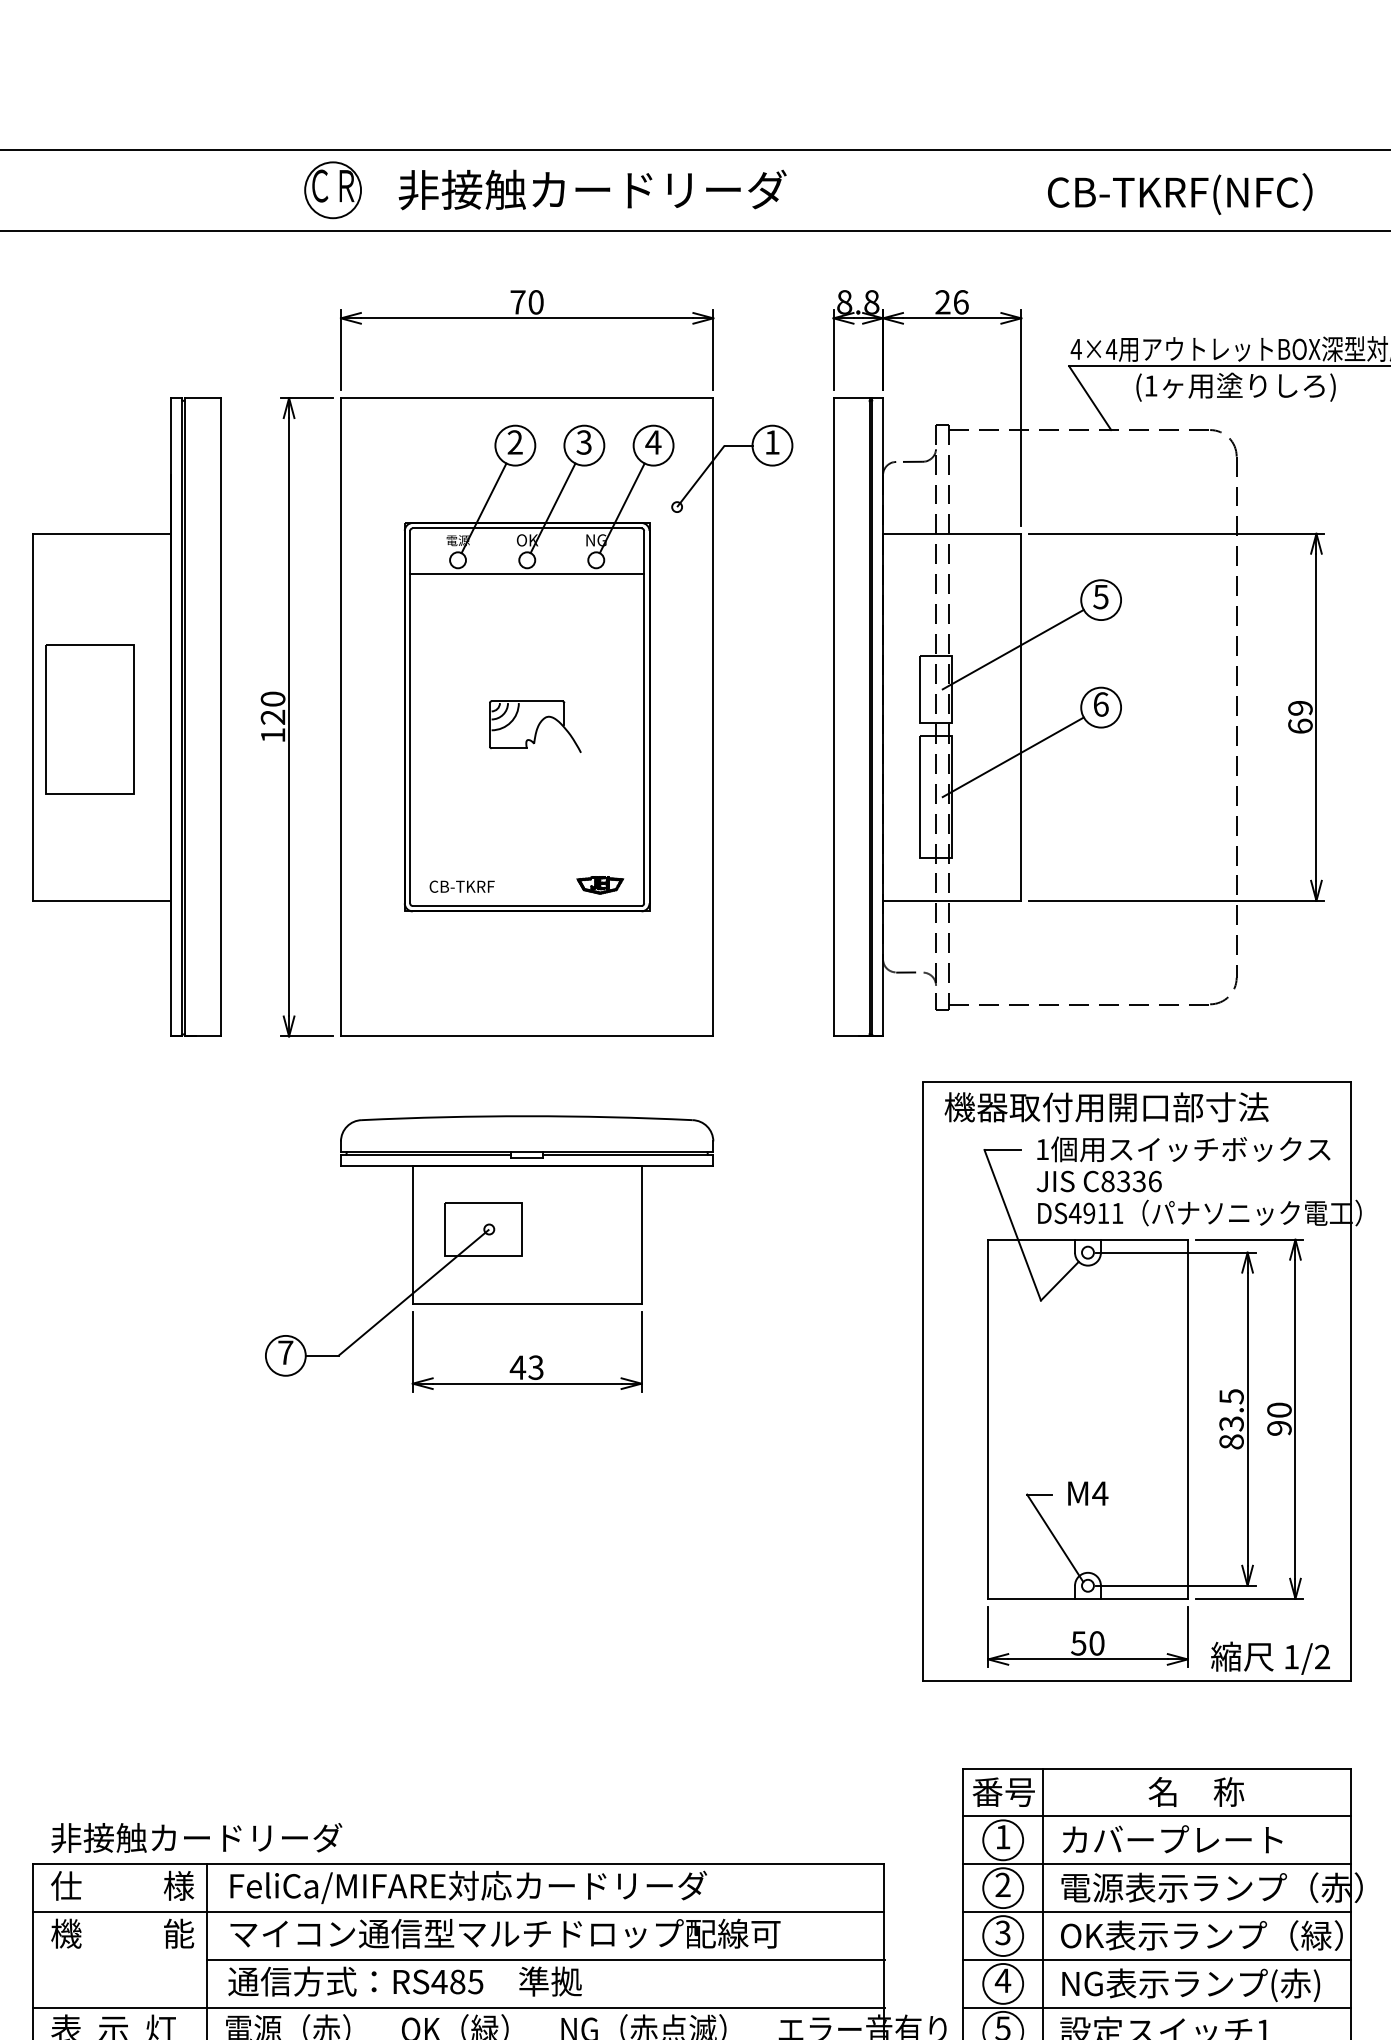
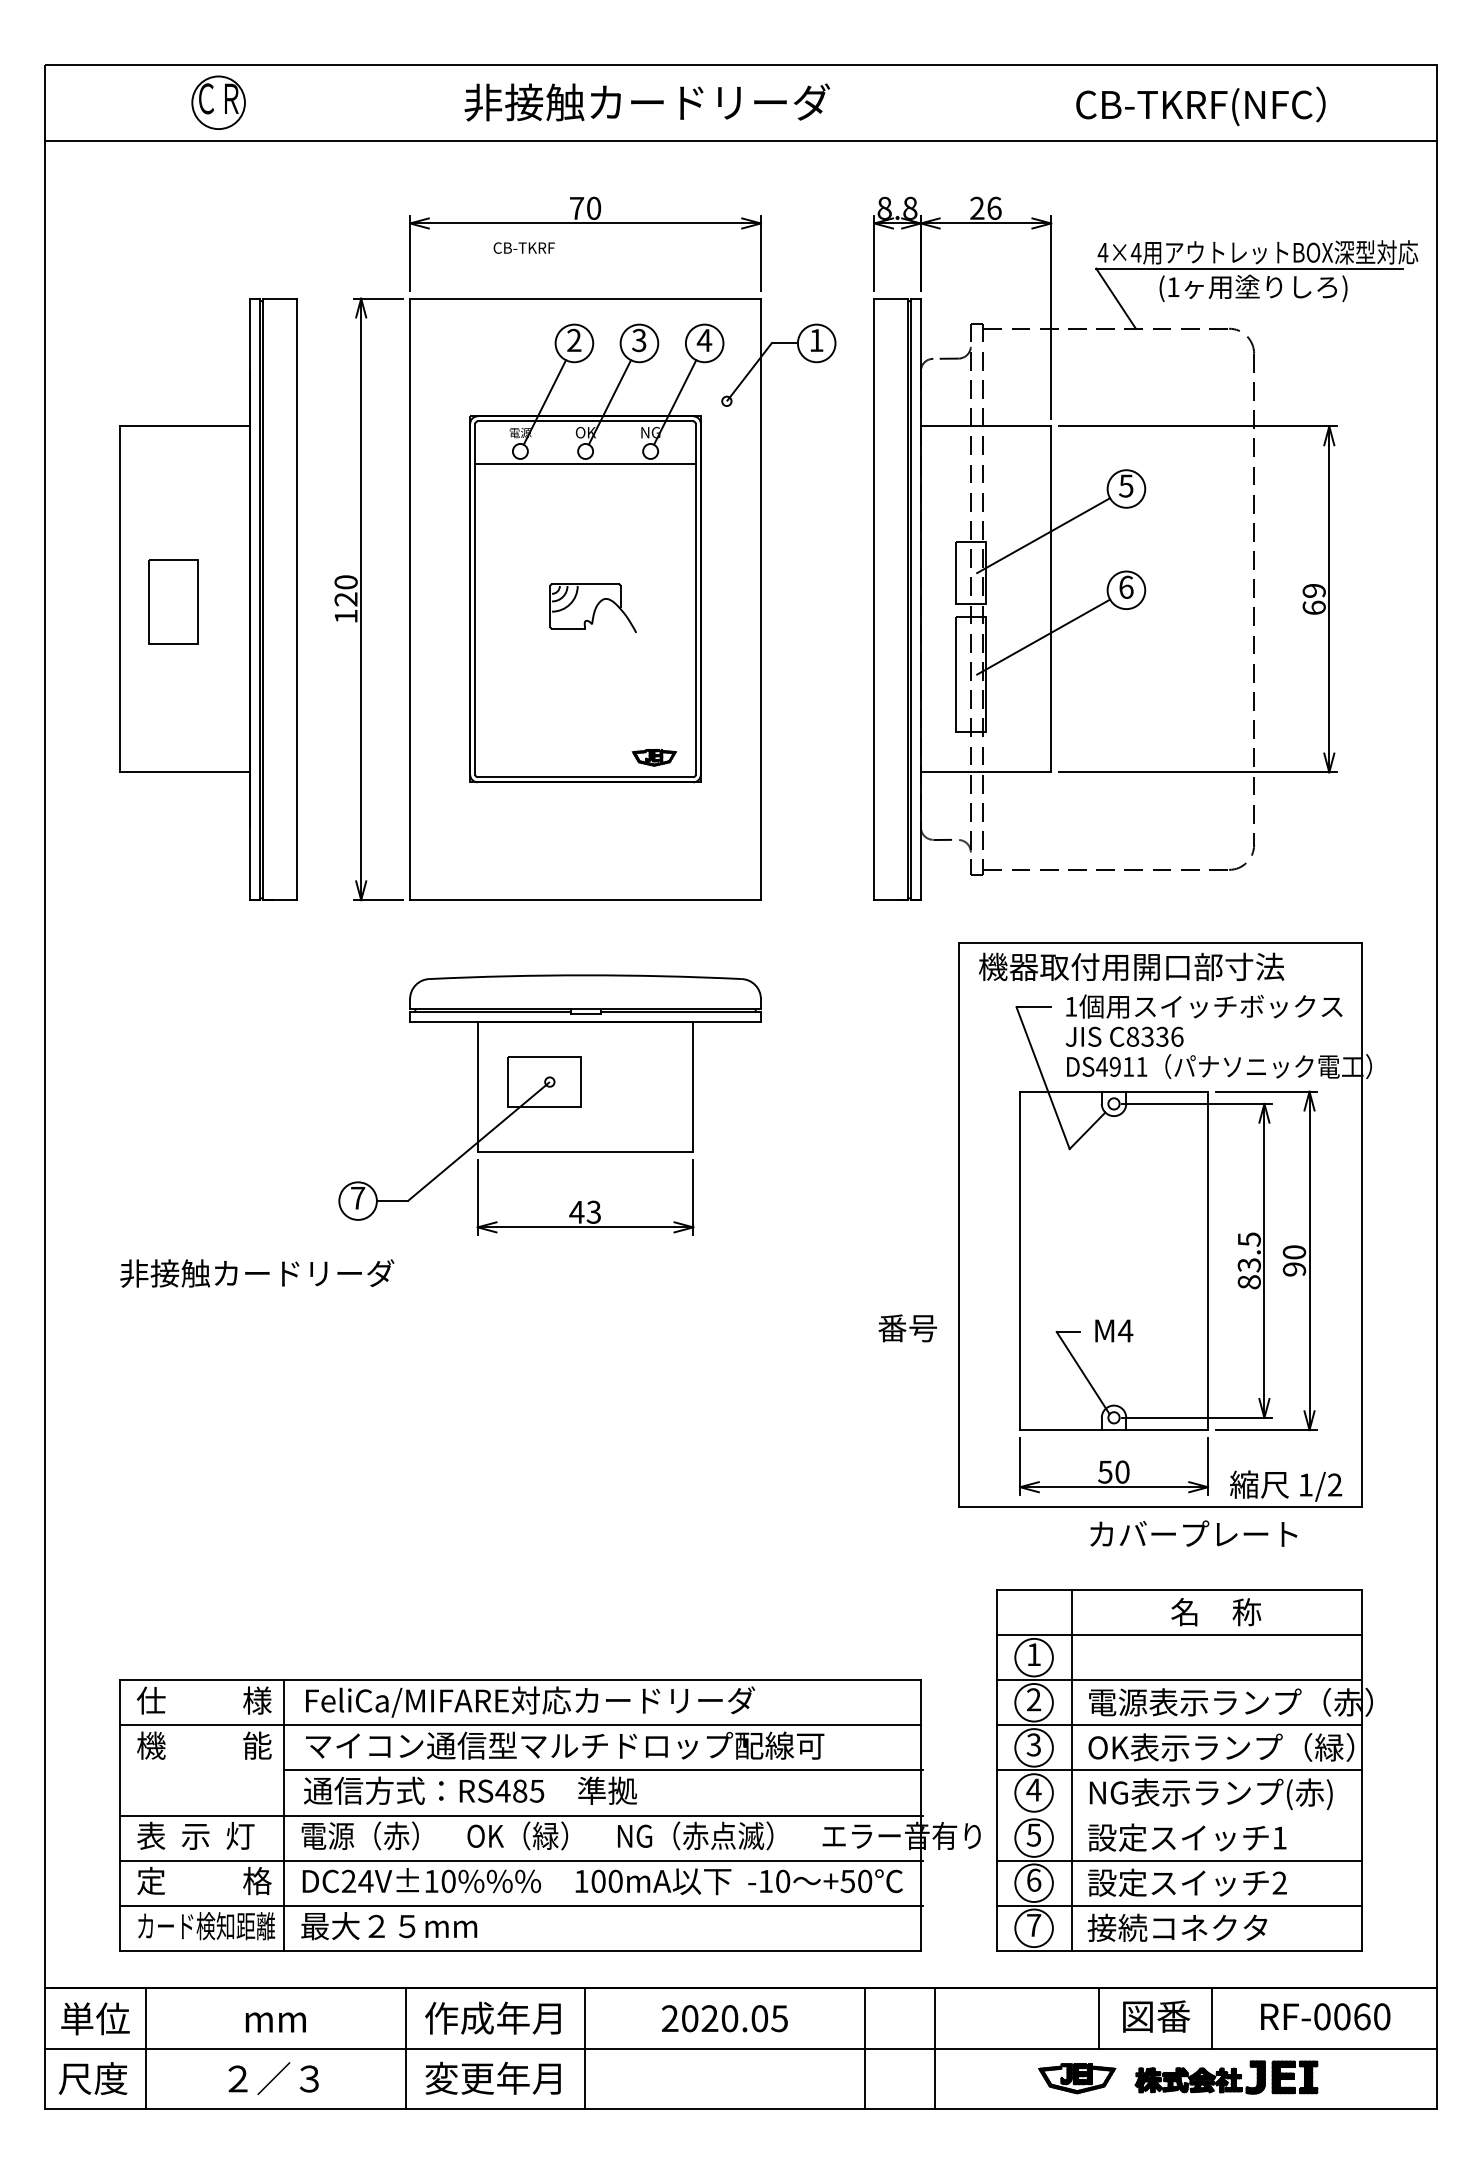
part: (332, 189) -> (218, 102), moved
part: (89, 719) -> (173, 601), size x0.6
text: (461, 886) -> (523, 247), moved
text: (1003, 1792) -> (907, 1328), moved
text: (197, 1838) -> (257, 1273), moved
text: (1172, 1839) -> (1193, 1533), moved
line: (1157, 2007) -> (1179, 1815), removed

